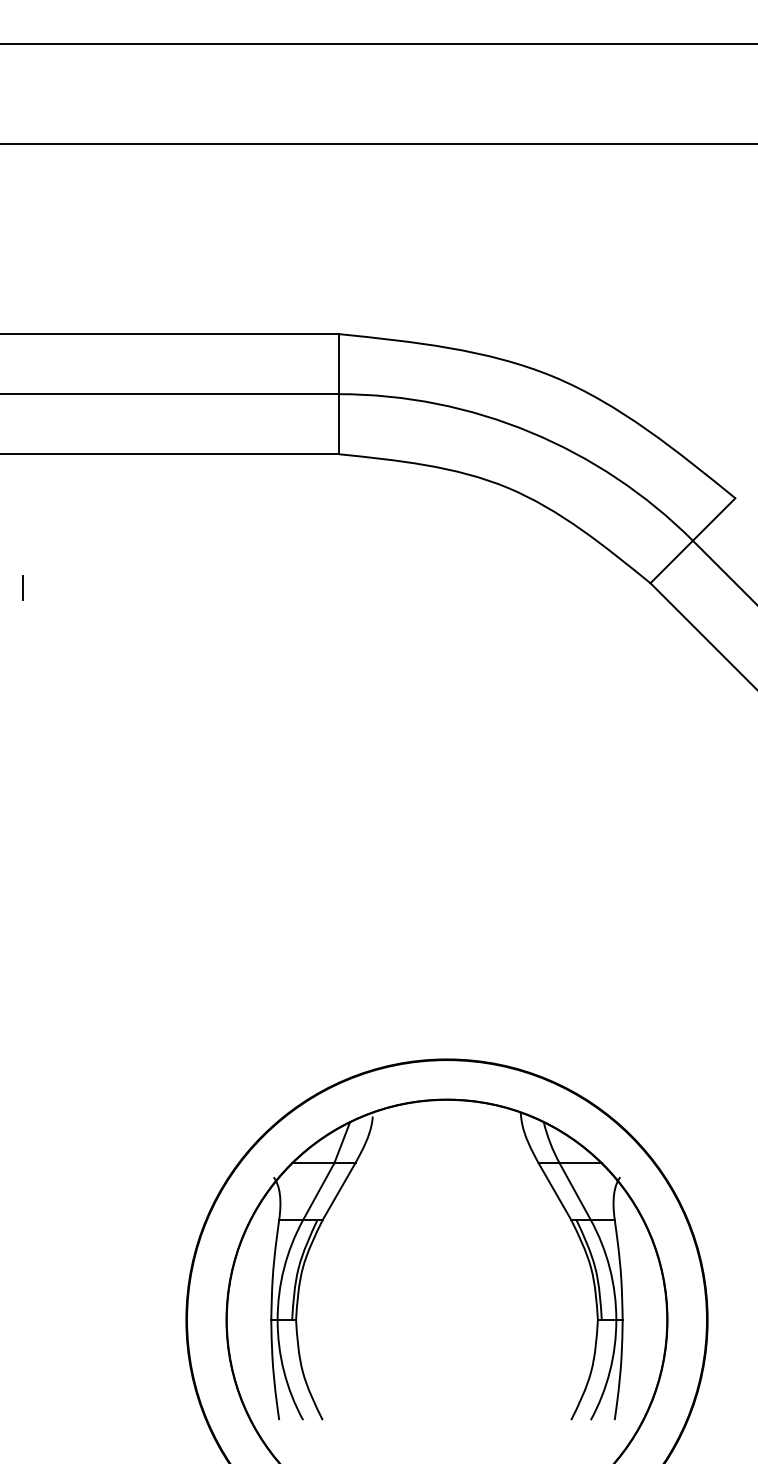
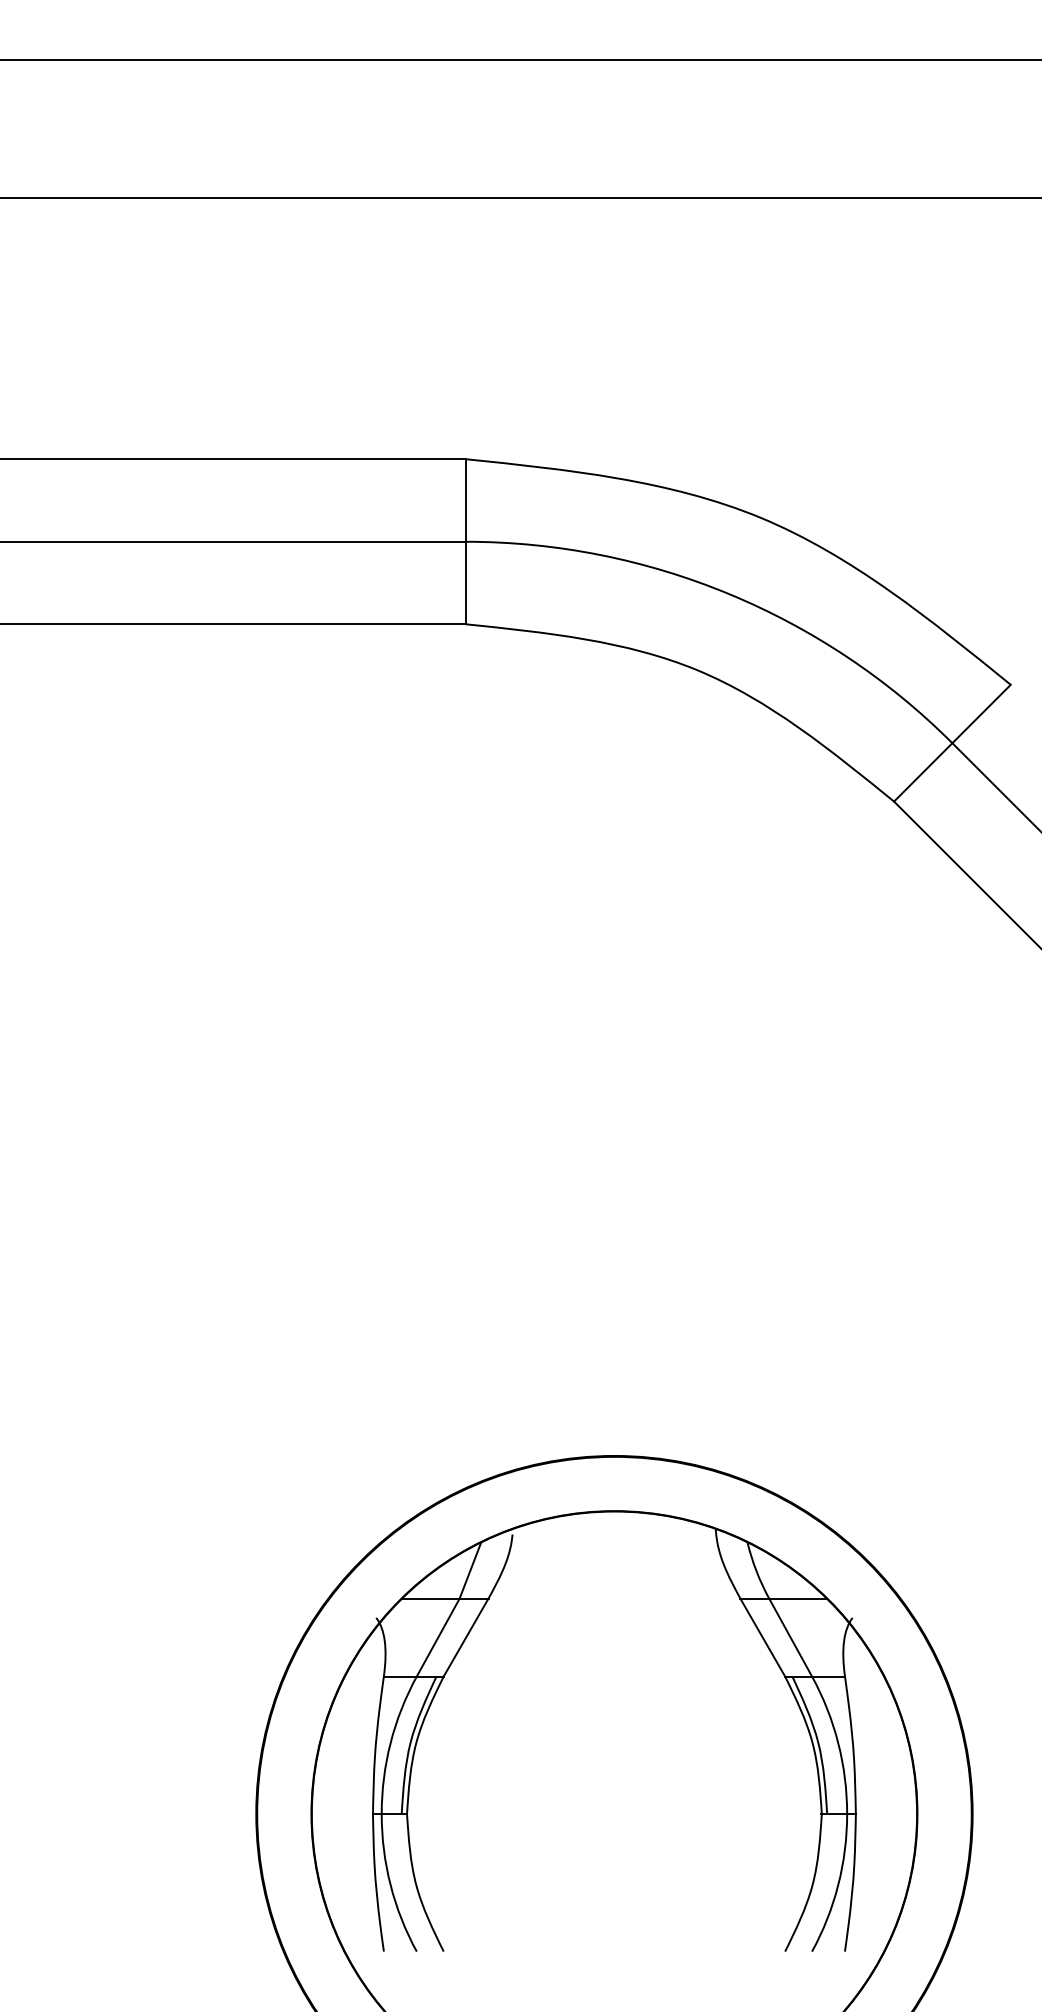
line: (22, 588) -> (30, 808), removed

